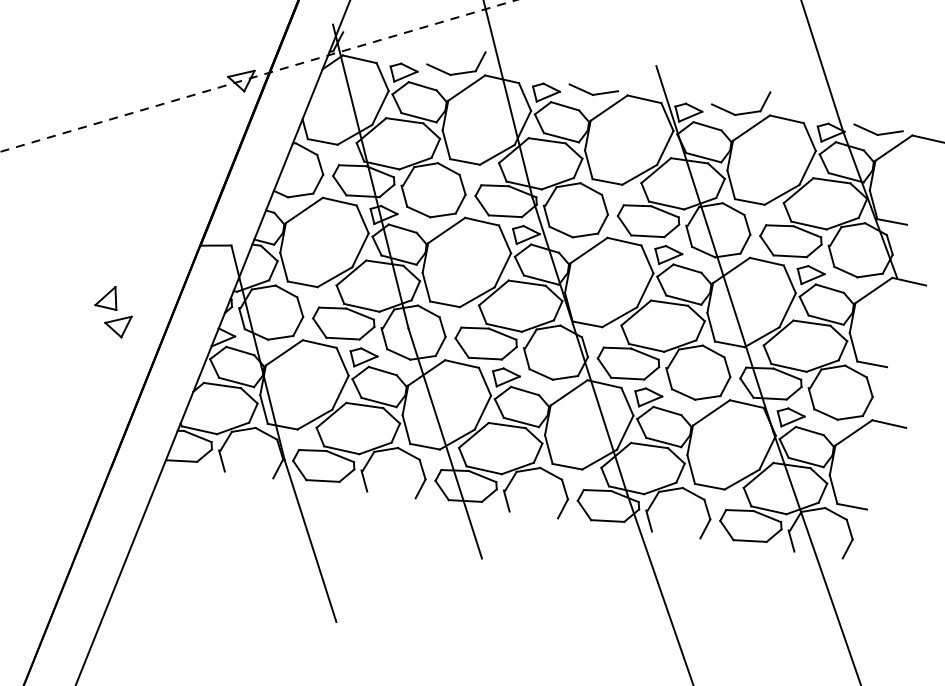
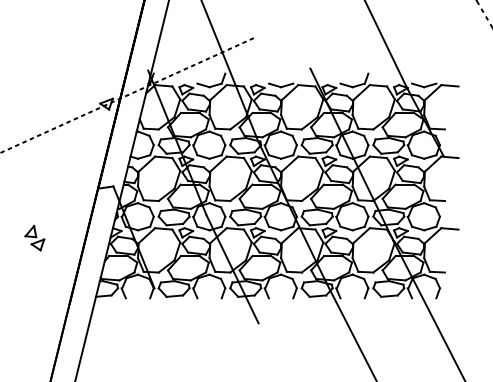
part: (112, 310) -> (34, 237), moved
line: (309, 540) -> (172, 326), removed

